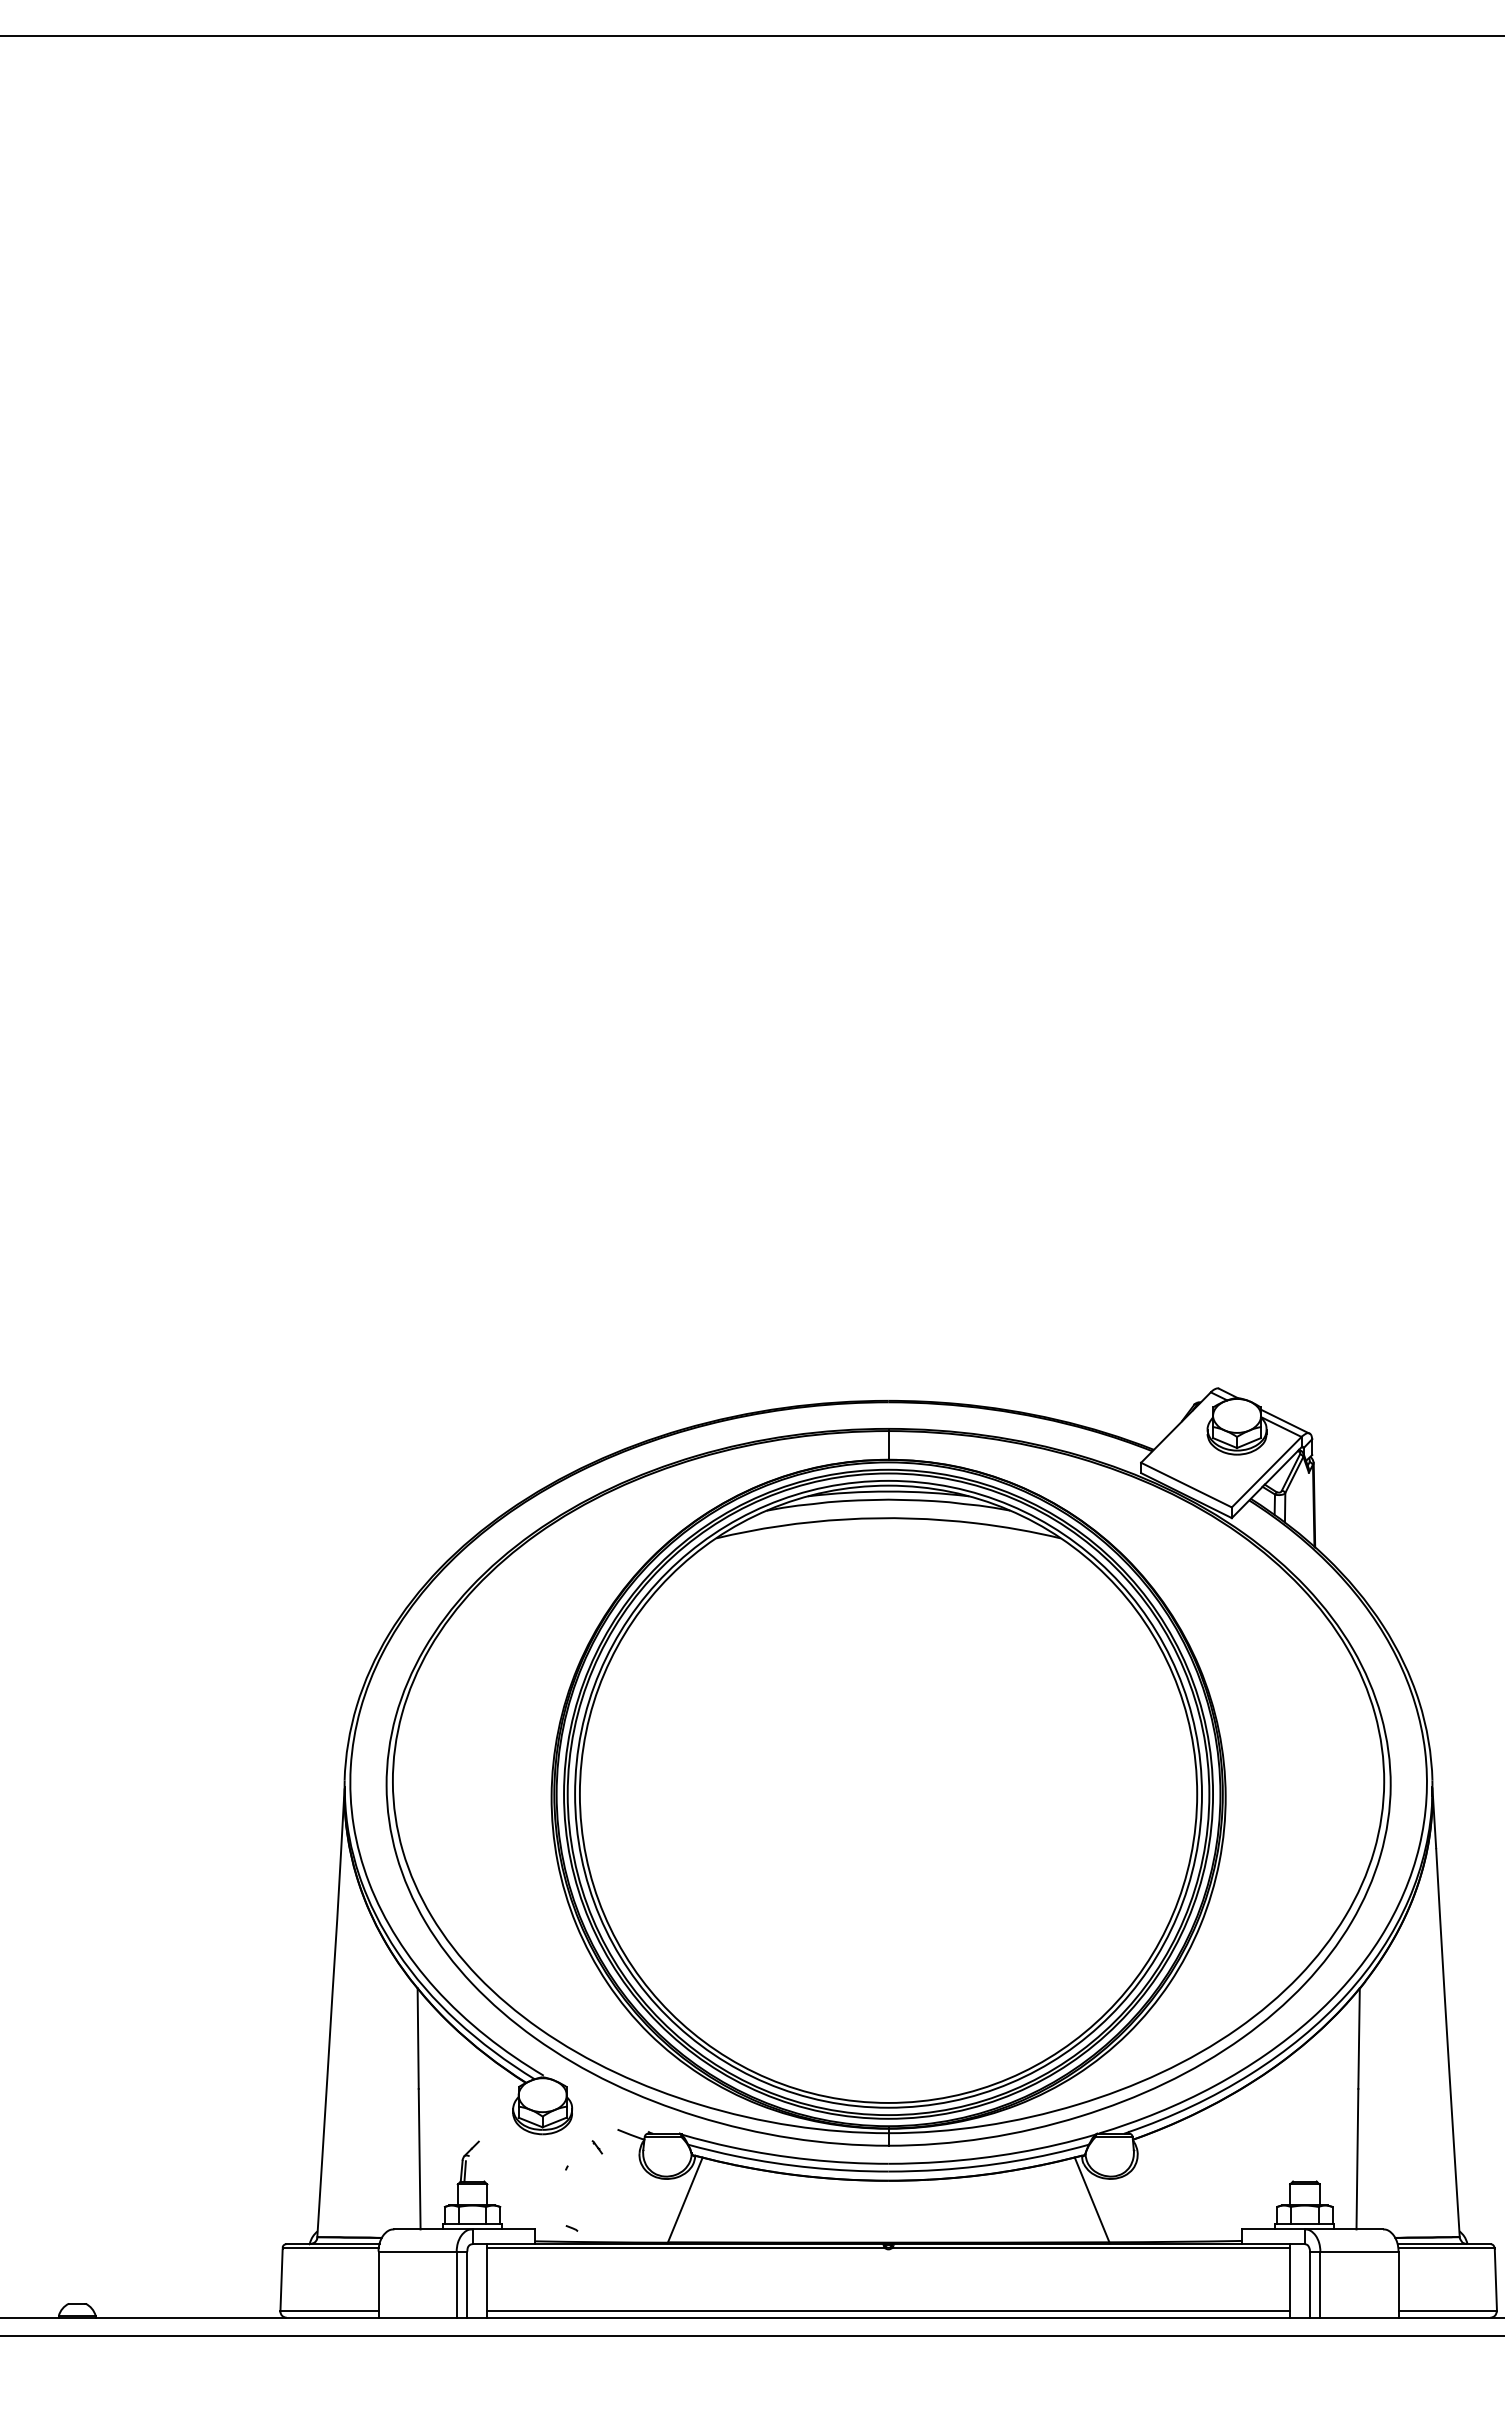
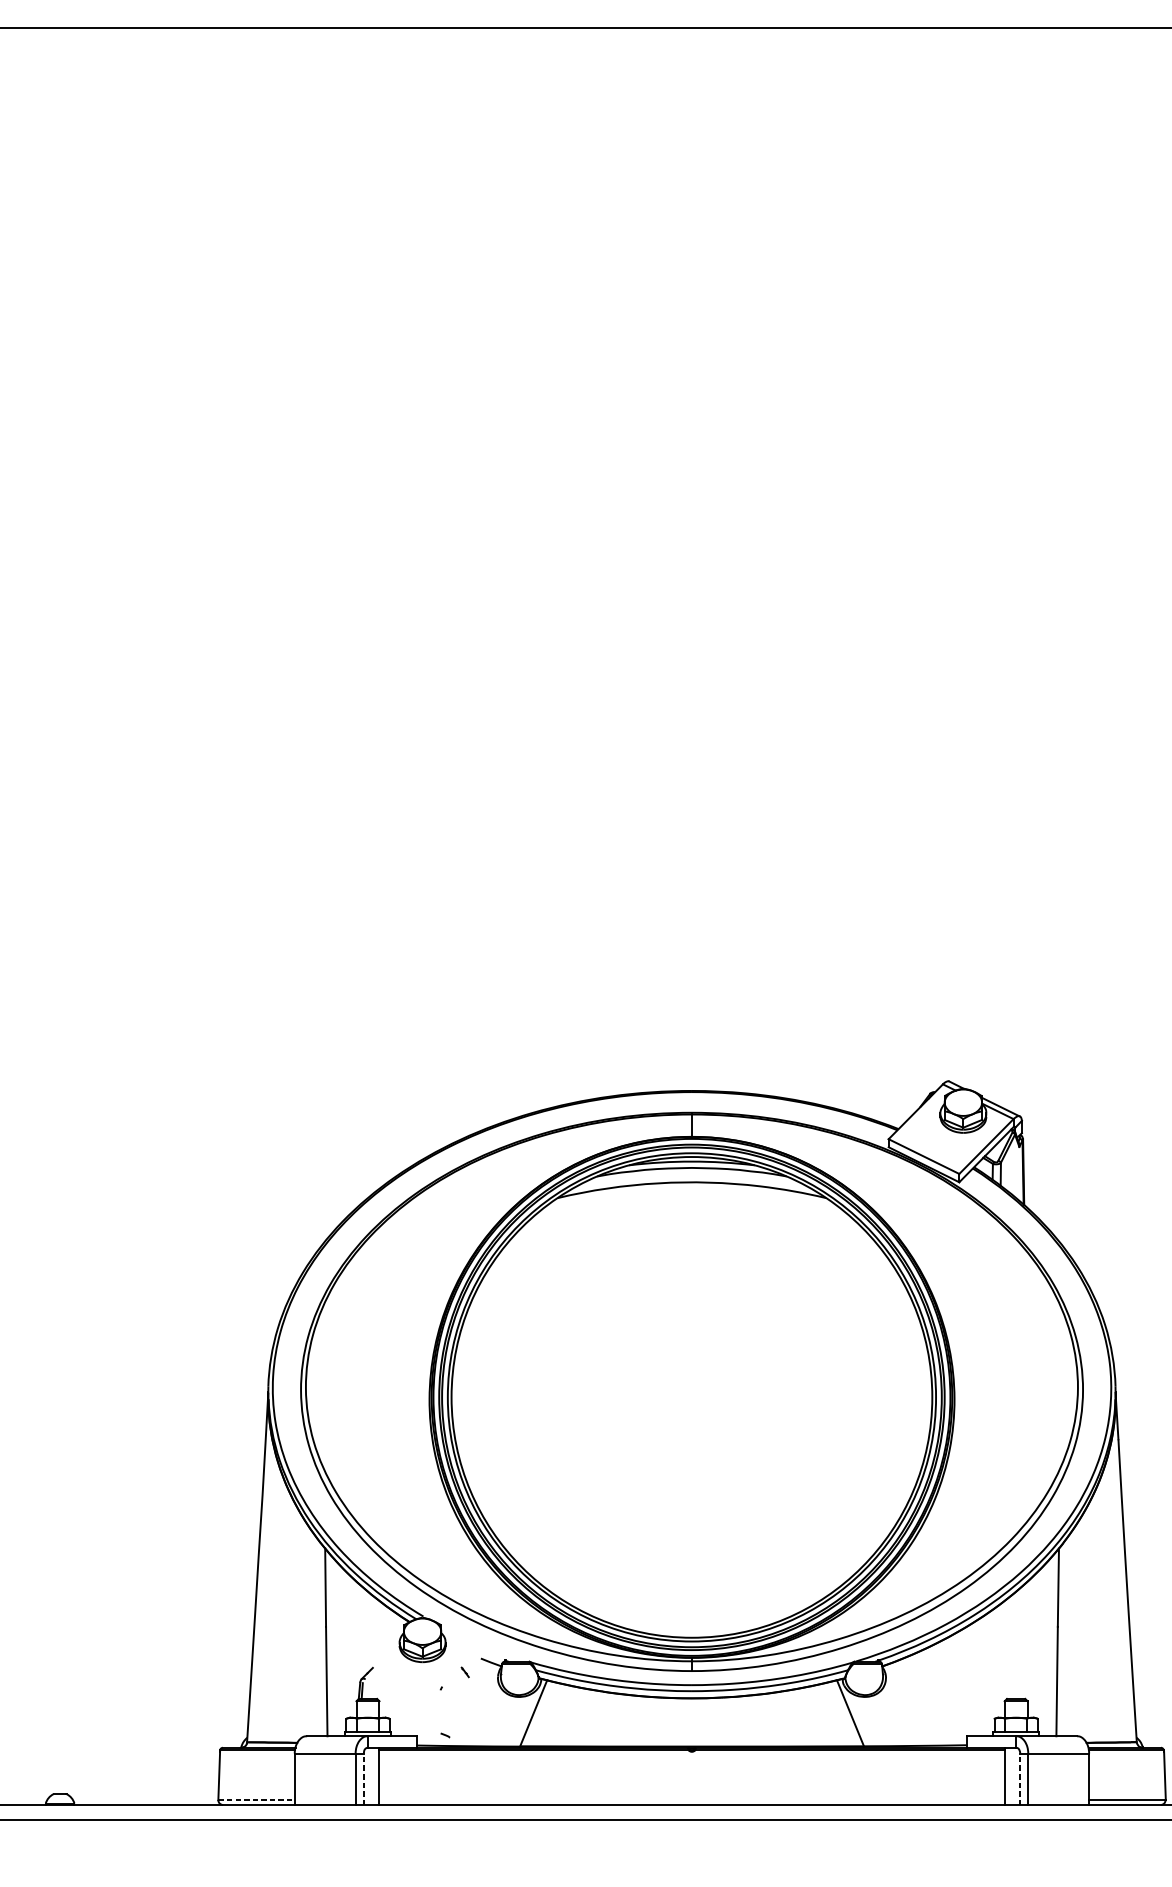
line: (467, 2284) -> (364, 1779), solid -> dashed
line: (1310, 2284) -> (1020, 1779), solid -> dashed
line: (329, 2311) -> (256, 1800), solid -> dashed
line: (888, 2311) -> (691, 1800), removed

